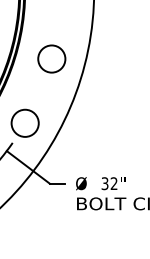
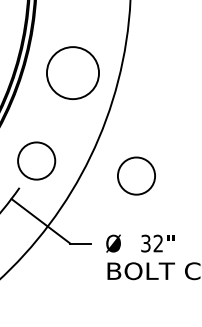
circle: (51, 58) -> (72, 72), size x1.4
circle: (97, 133) -> (135, 174), added

